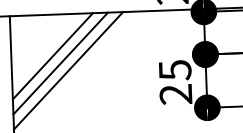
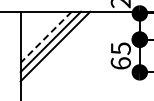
line: (51, 56) -> (45, 37), solid -> dashed
text: (175, 94) -> (120, 63), 25 -> 65

